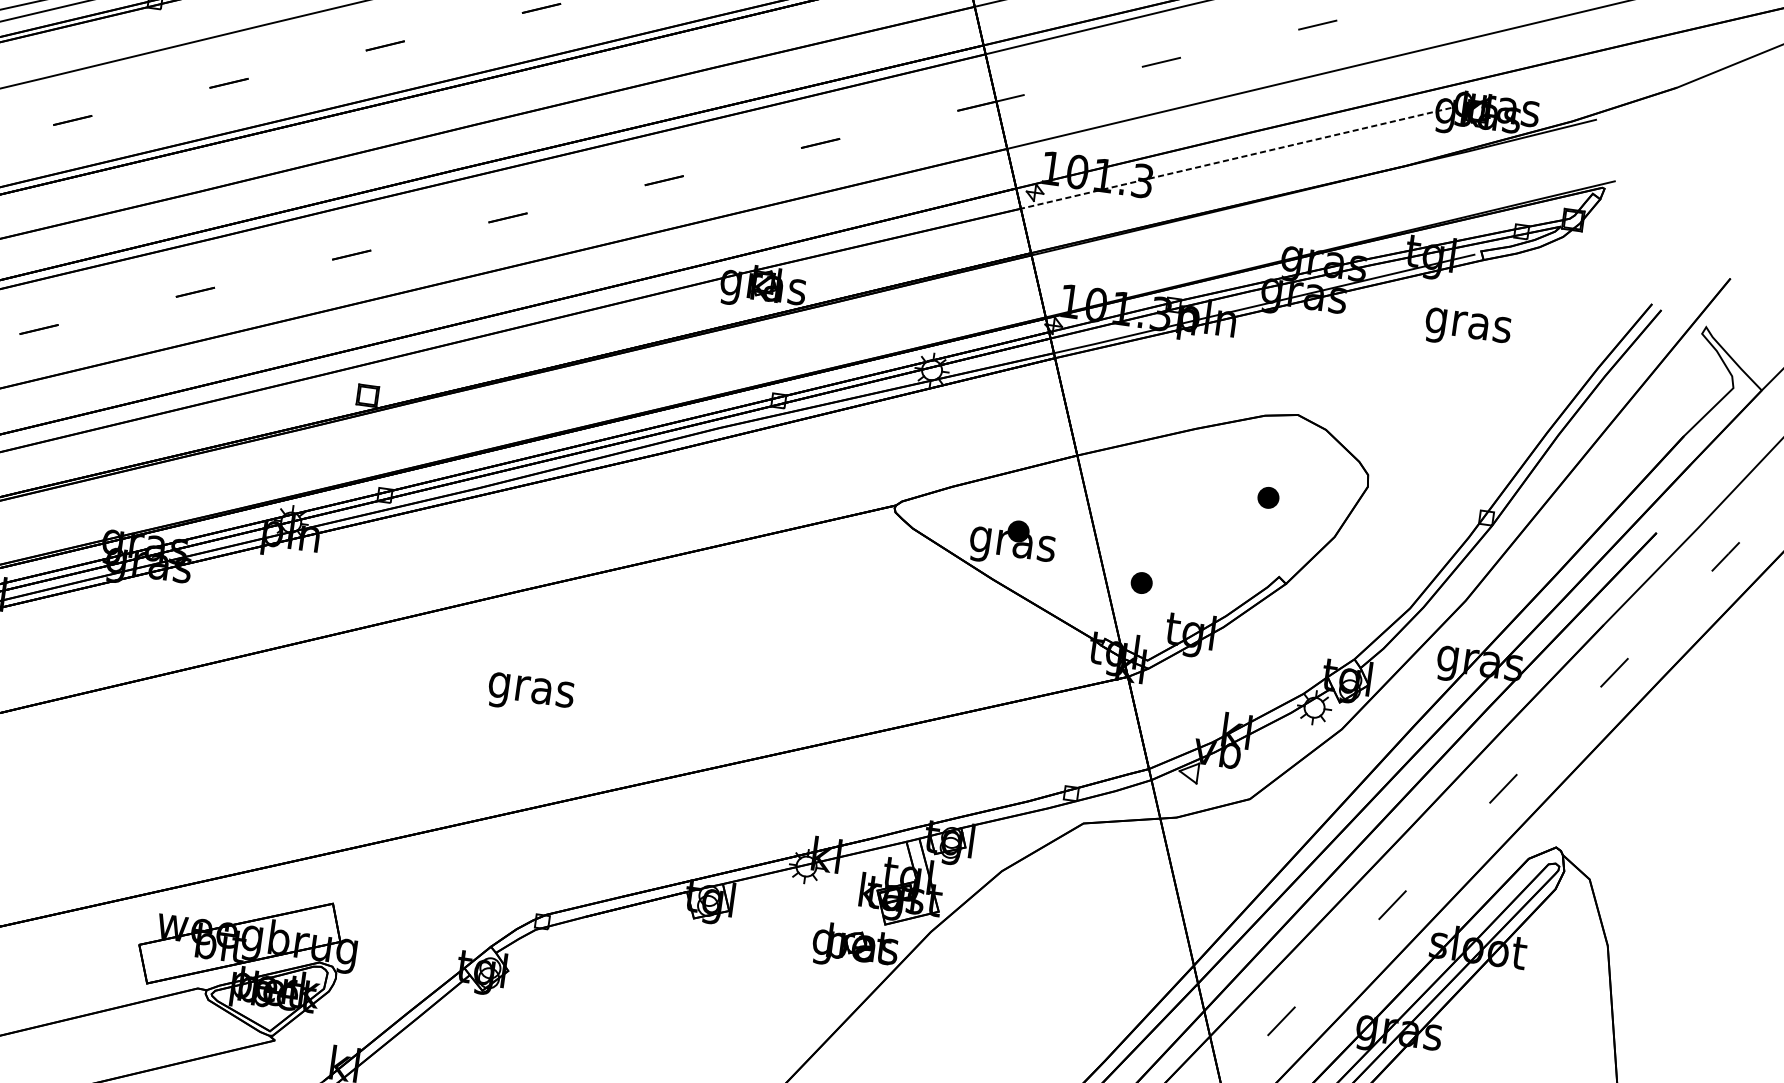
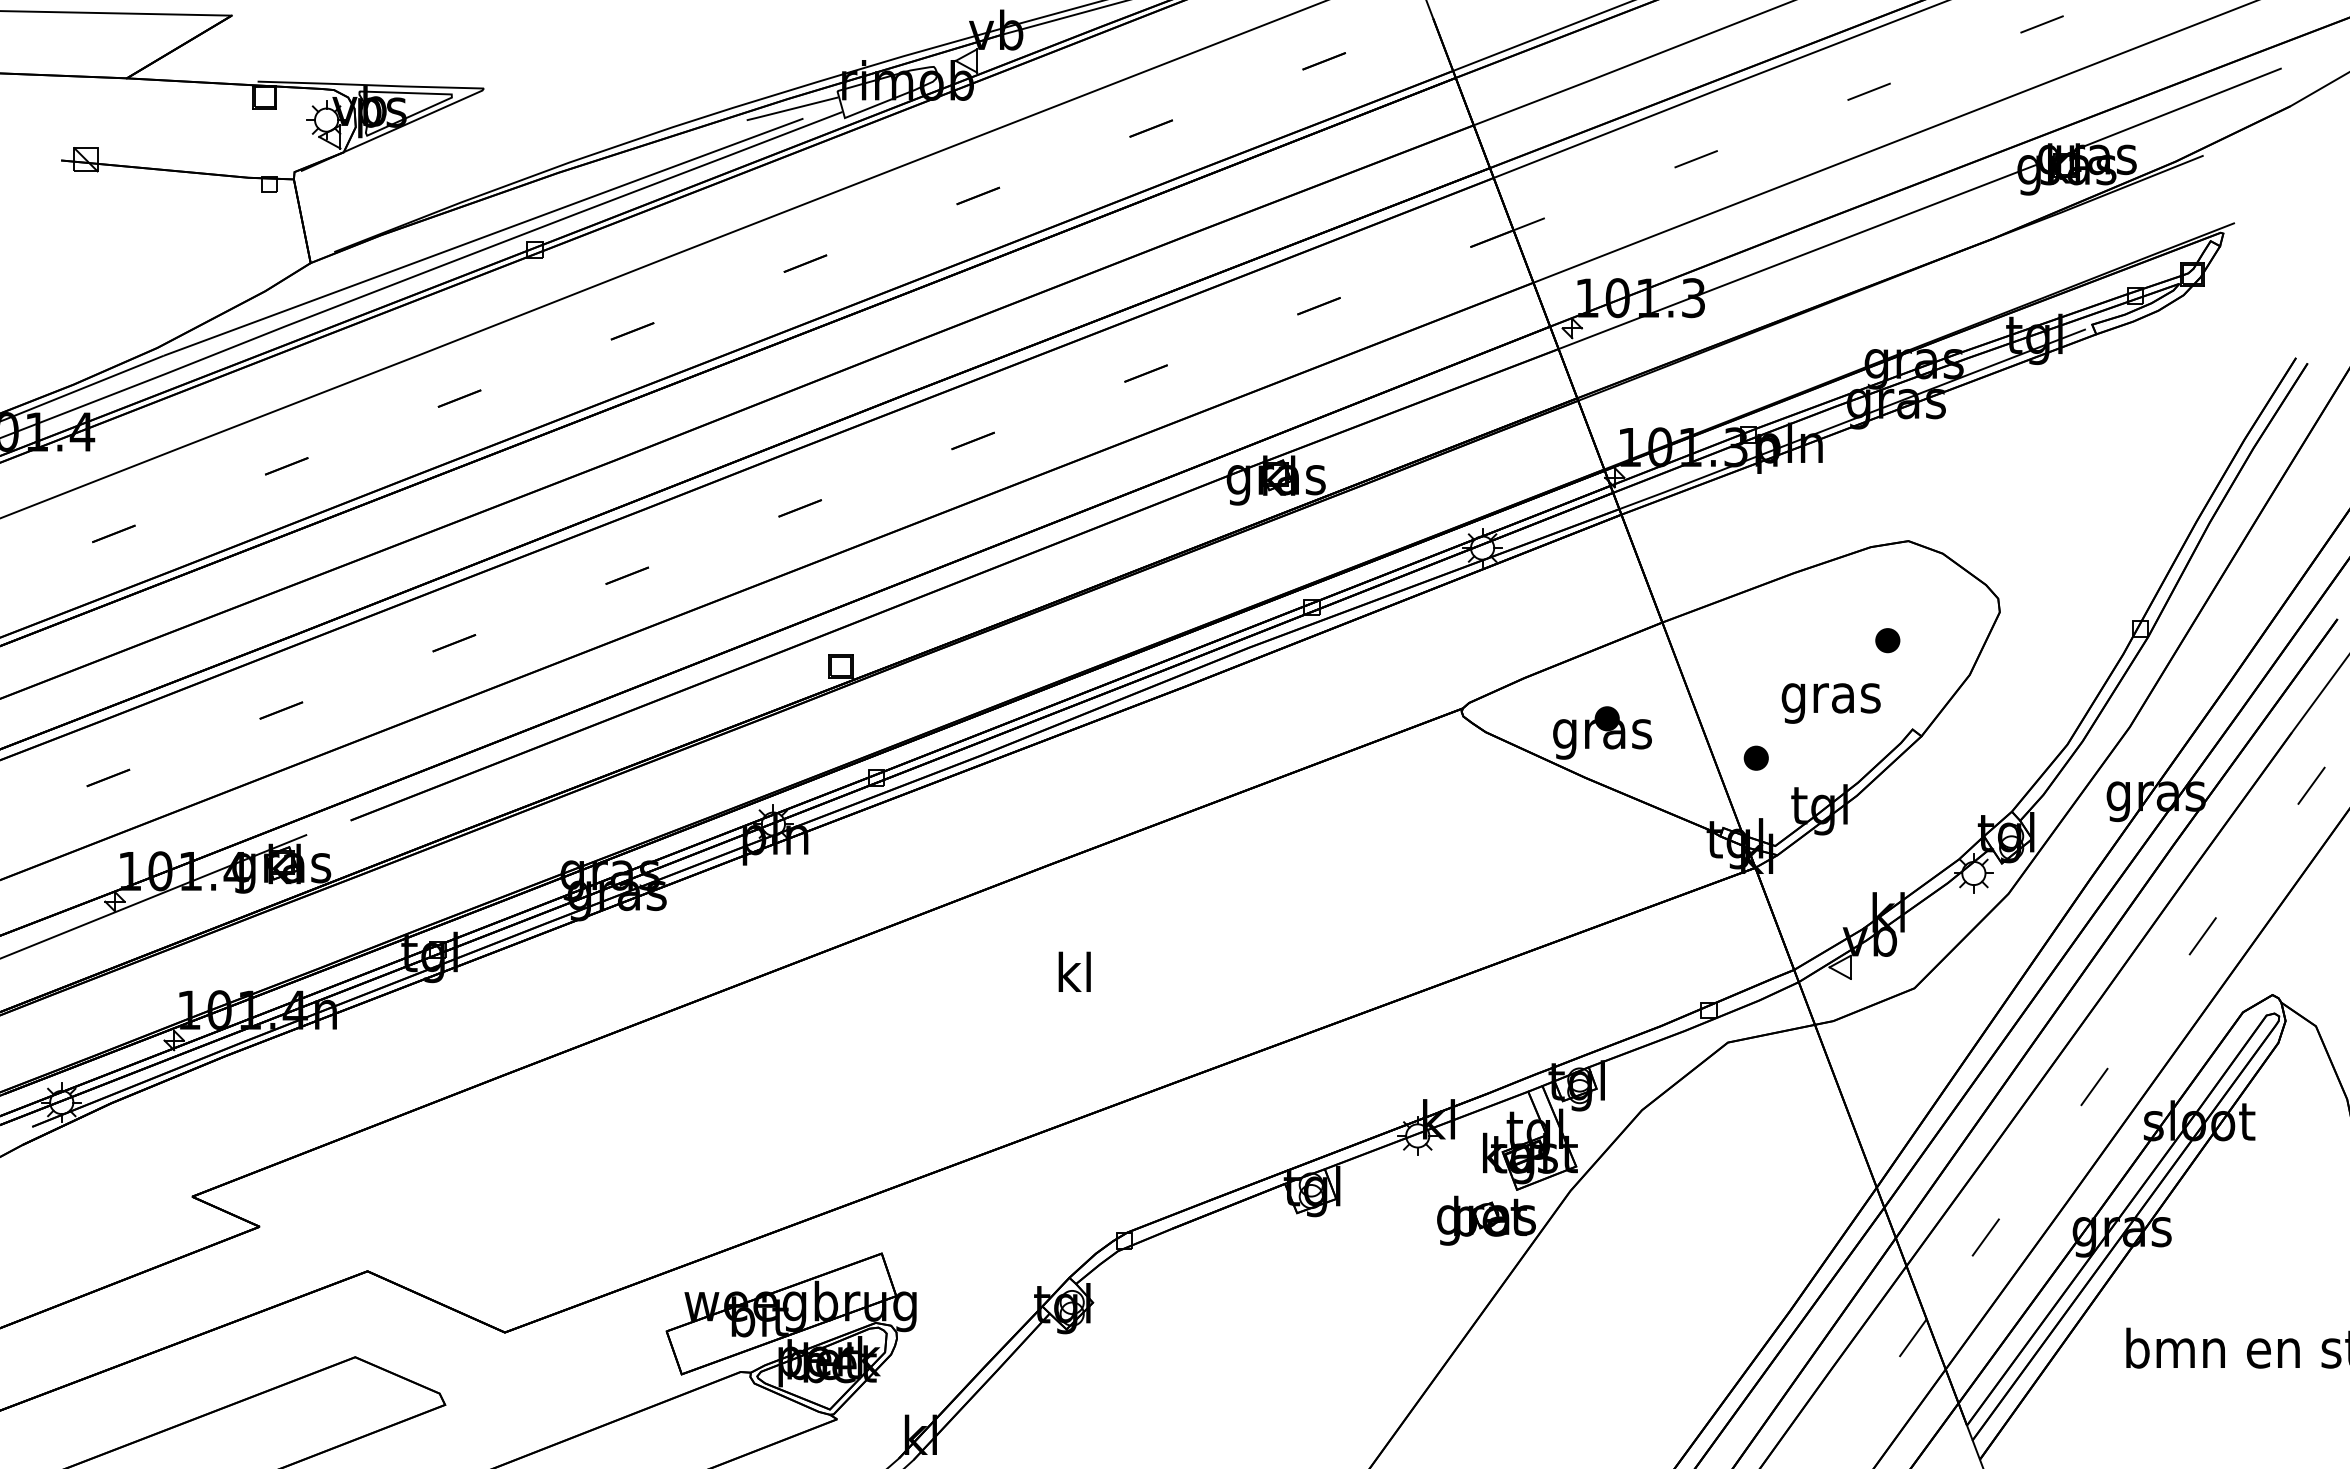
line: (1582, 75) -> (2180, 107), added
line: (1235, 158) -> (1796, 257), dashed -> solid
text: (1467, 329) -> (1830, 703), moved
text: (531, 689) -> (1074, 976), gras -> kl

